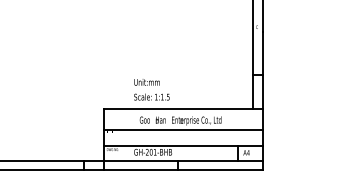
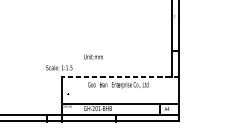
text: (151, 96) -> (59, 67), moved
line: (182, 109) -> (119, 76), solid -> dashed
line: (183, 129) -> (120, 91), removed

